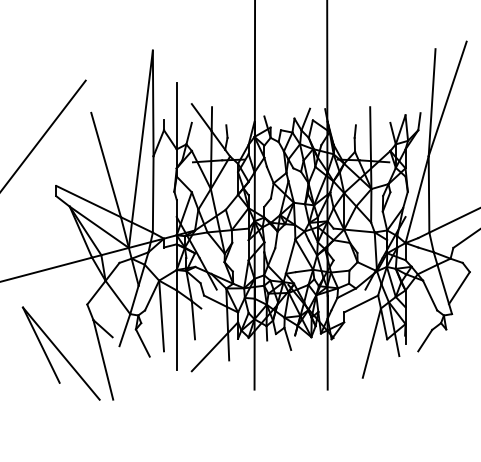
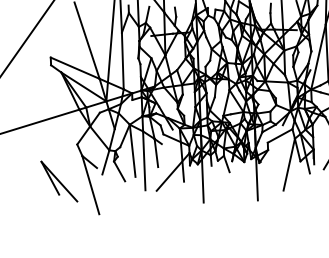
part: (60, 353) -> (58, 181), size x0.6

